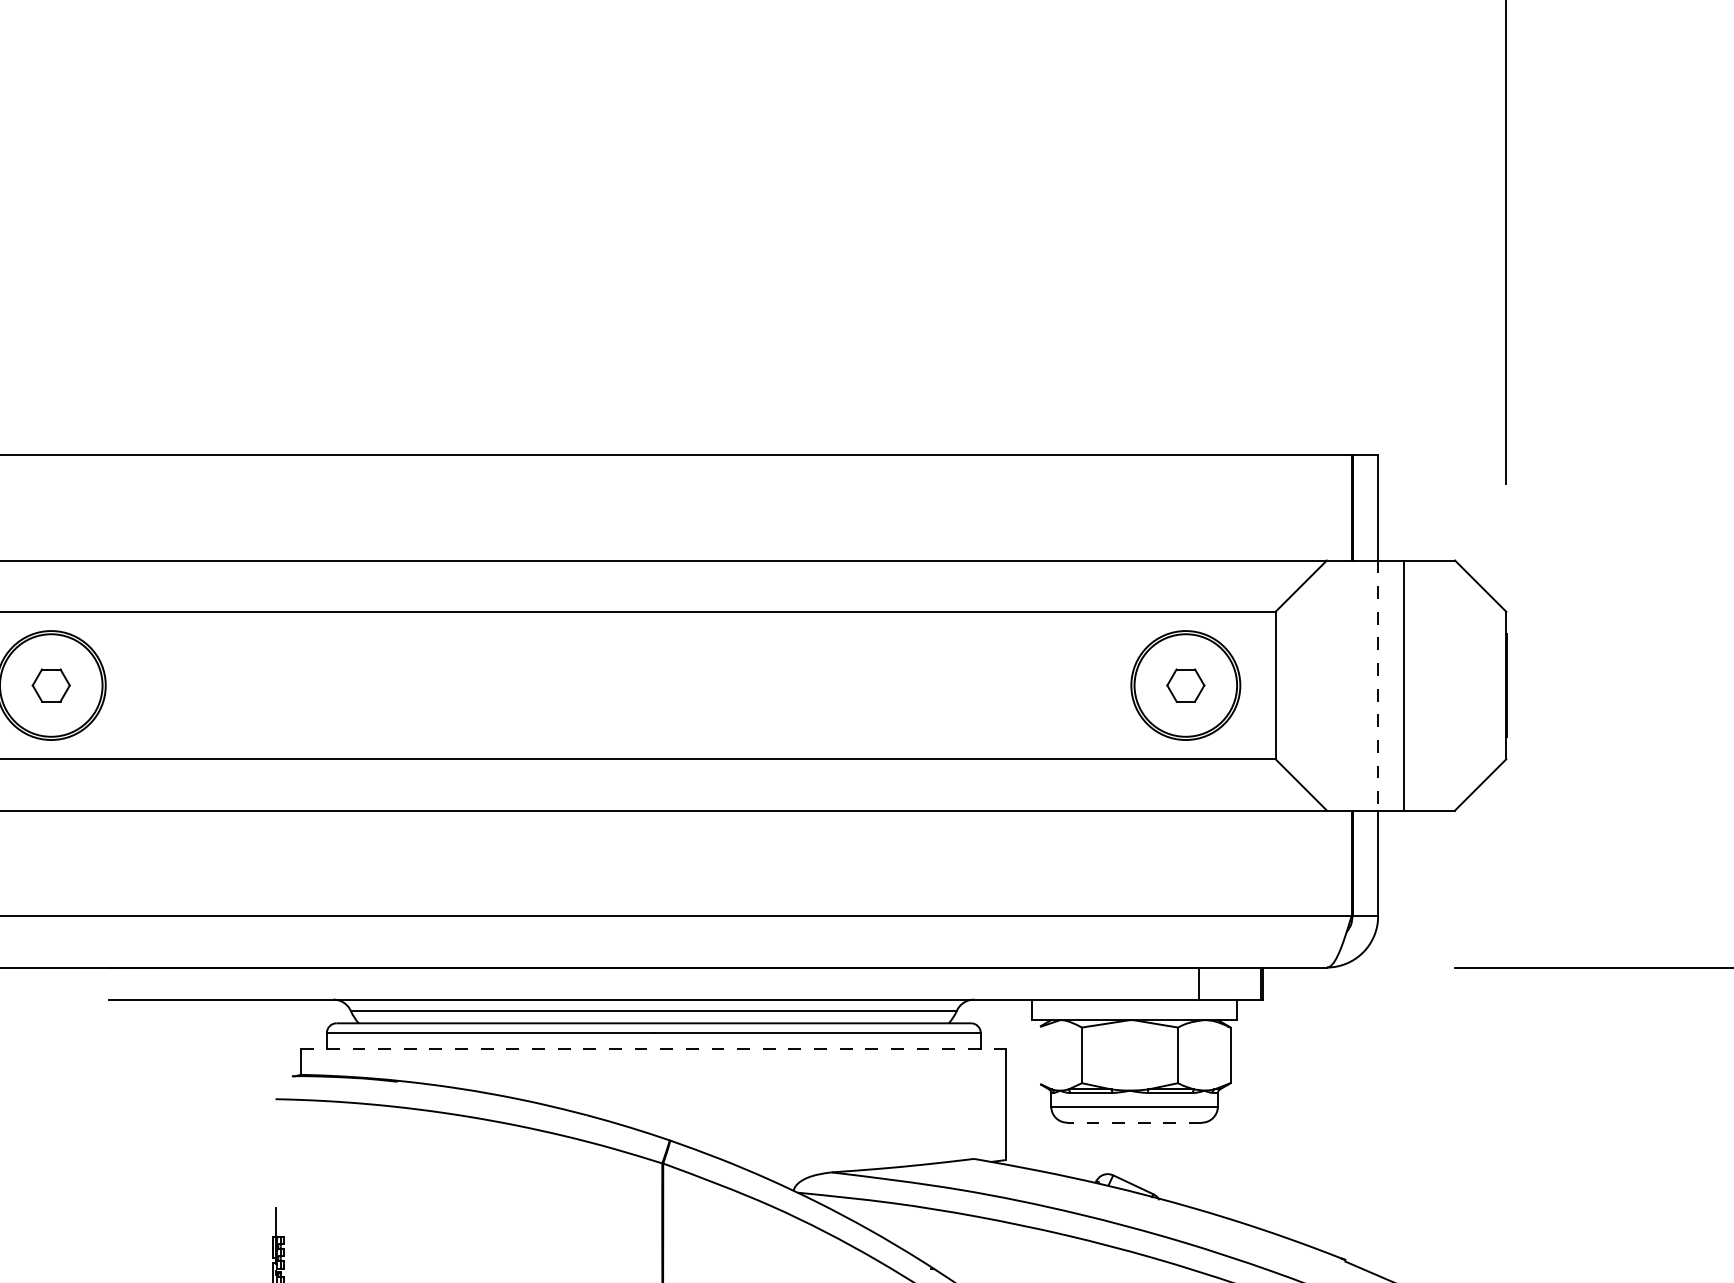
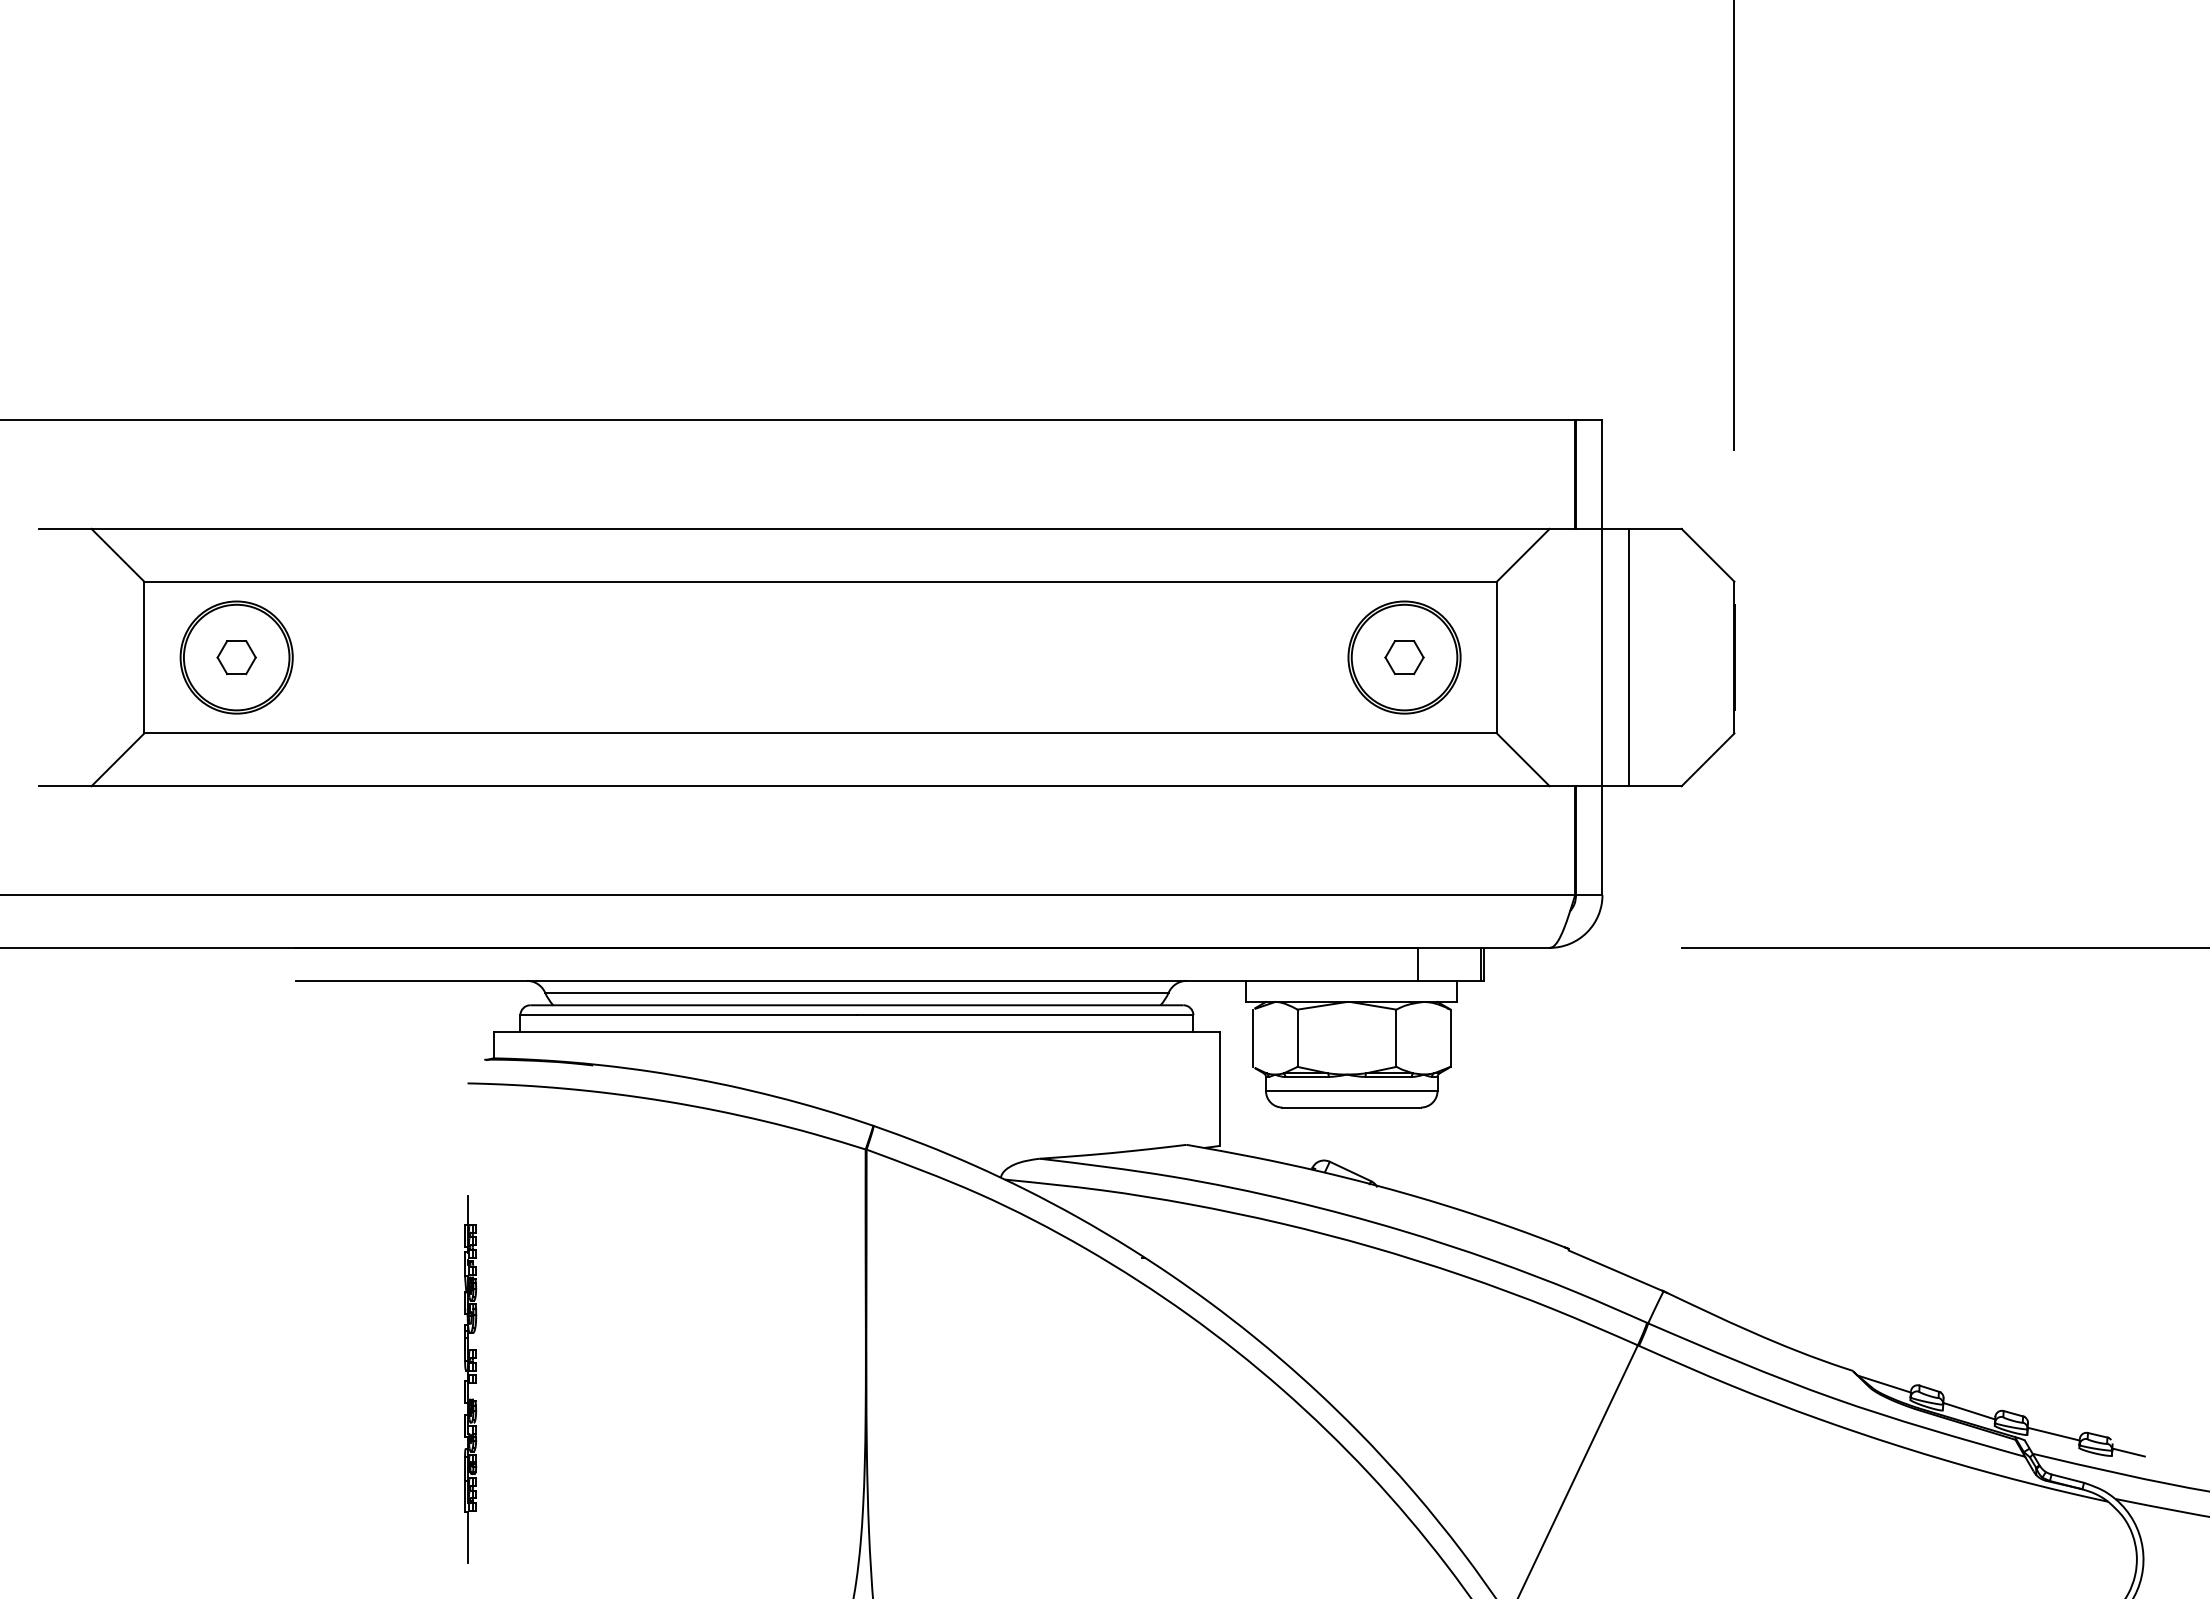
line: (1378, 685) -> (1602, 657), dashed -> solid
line: (653, 1048) -> (856, 1031), dashed -> solid
line: (1038, 1054) -> (1252, 1037), added
line: (1134, 1122) -> (1351, 1107), dashed -> solid

